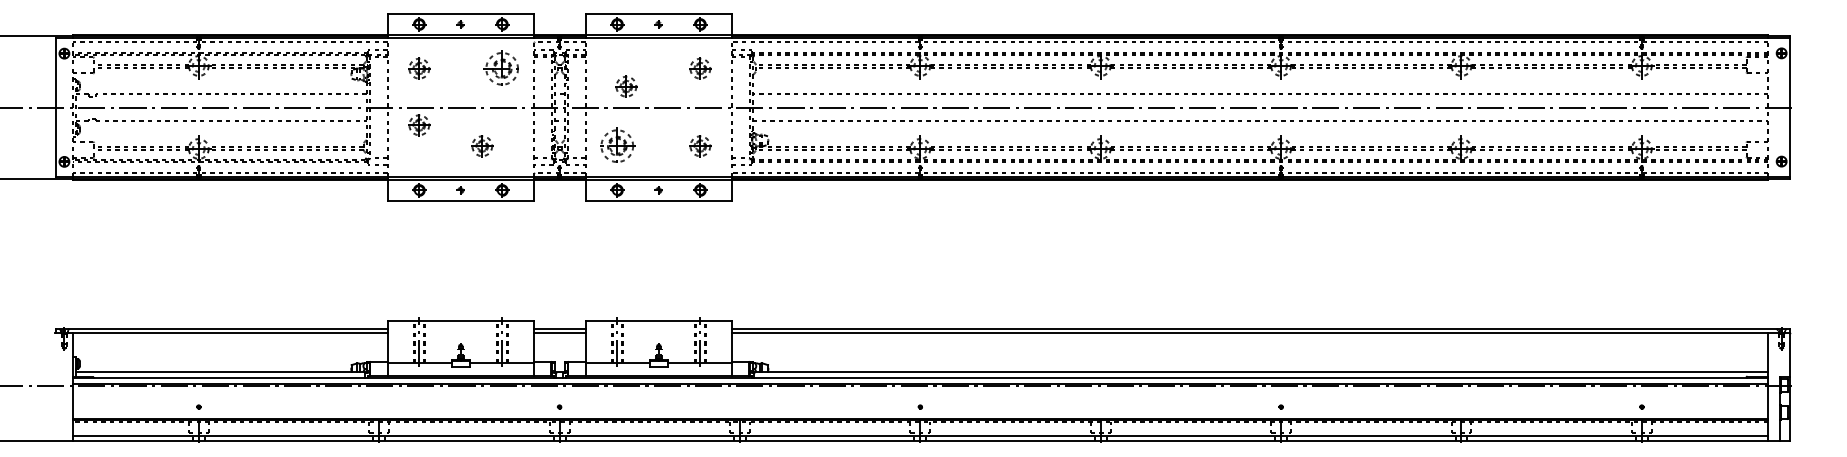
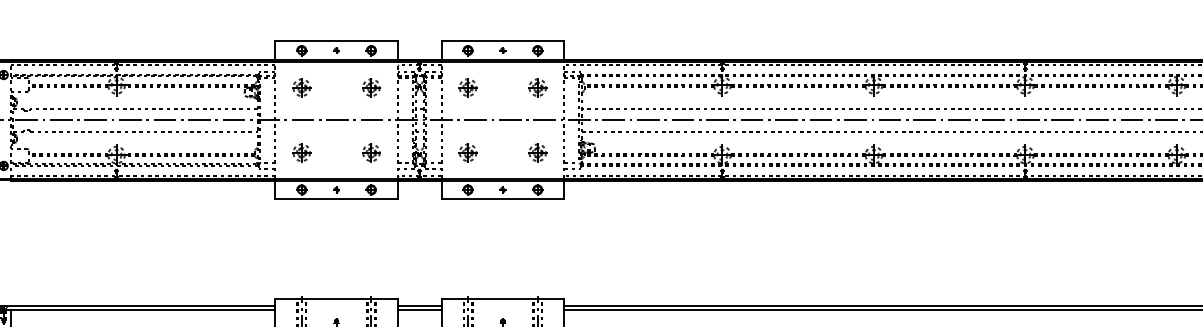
part: (502, 68) -> (371, 87), size x0.62
part: (626, 86) -> (468, 87), moved
part: (419, 125) -> (301, 153), moved
part: (482, 146) -> (371, 153), moved
part: (617, 146) -> (468, 153), size x0.62

